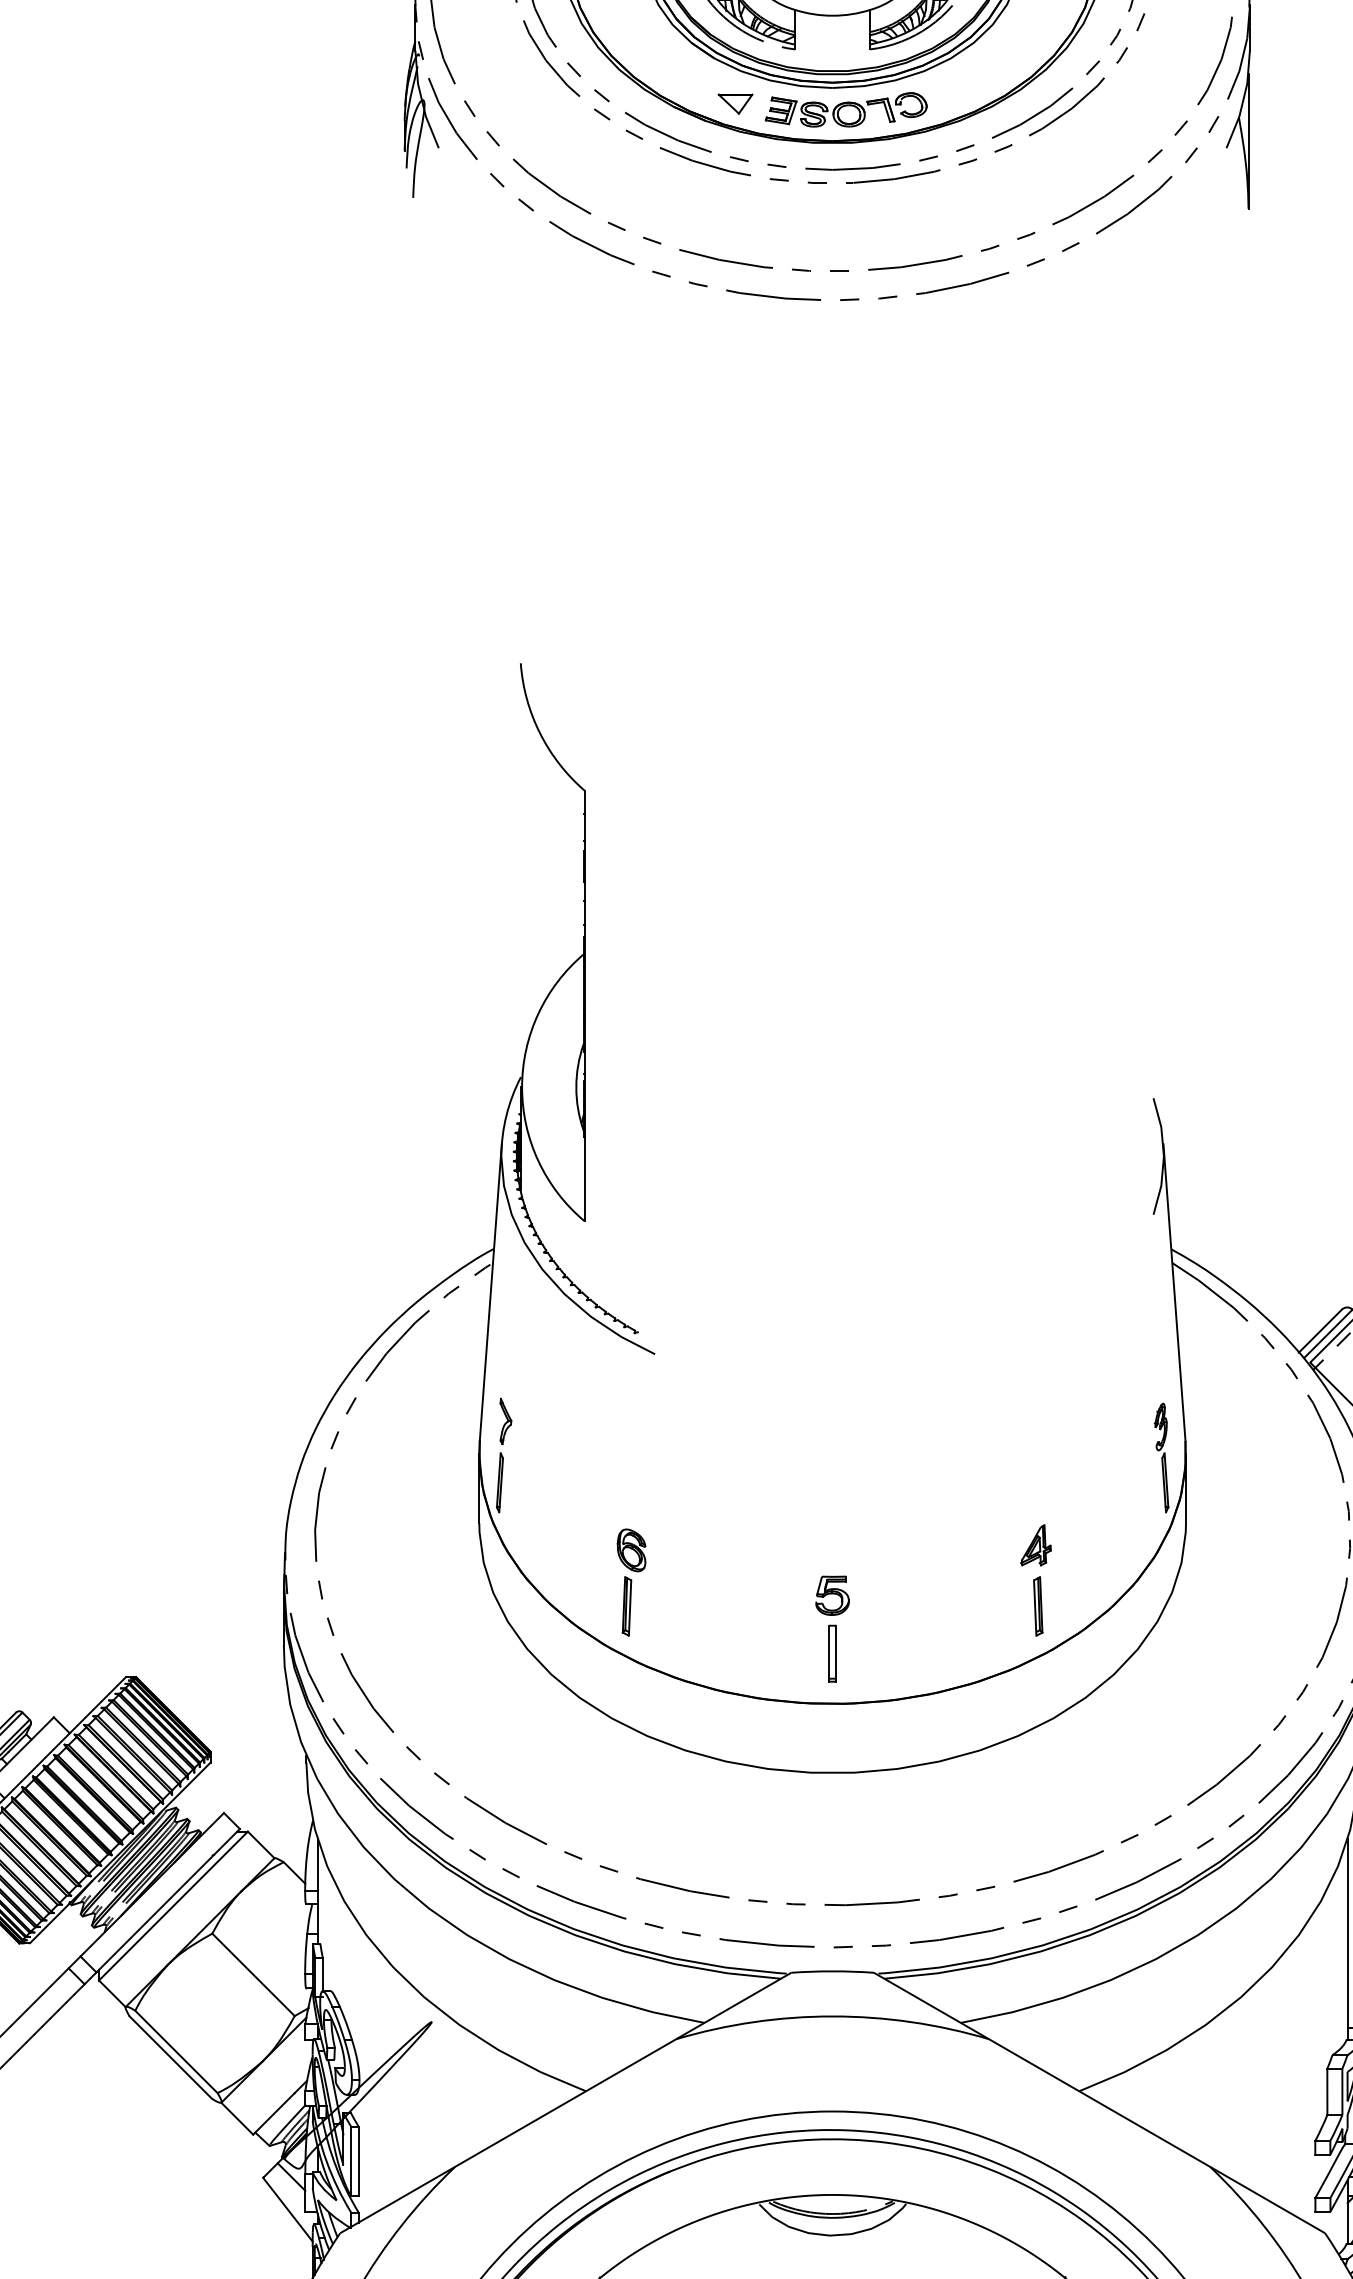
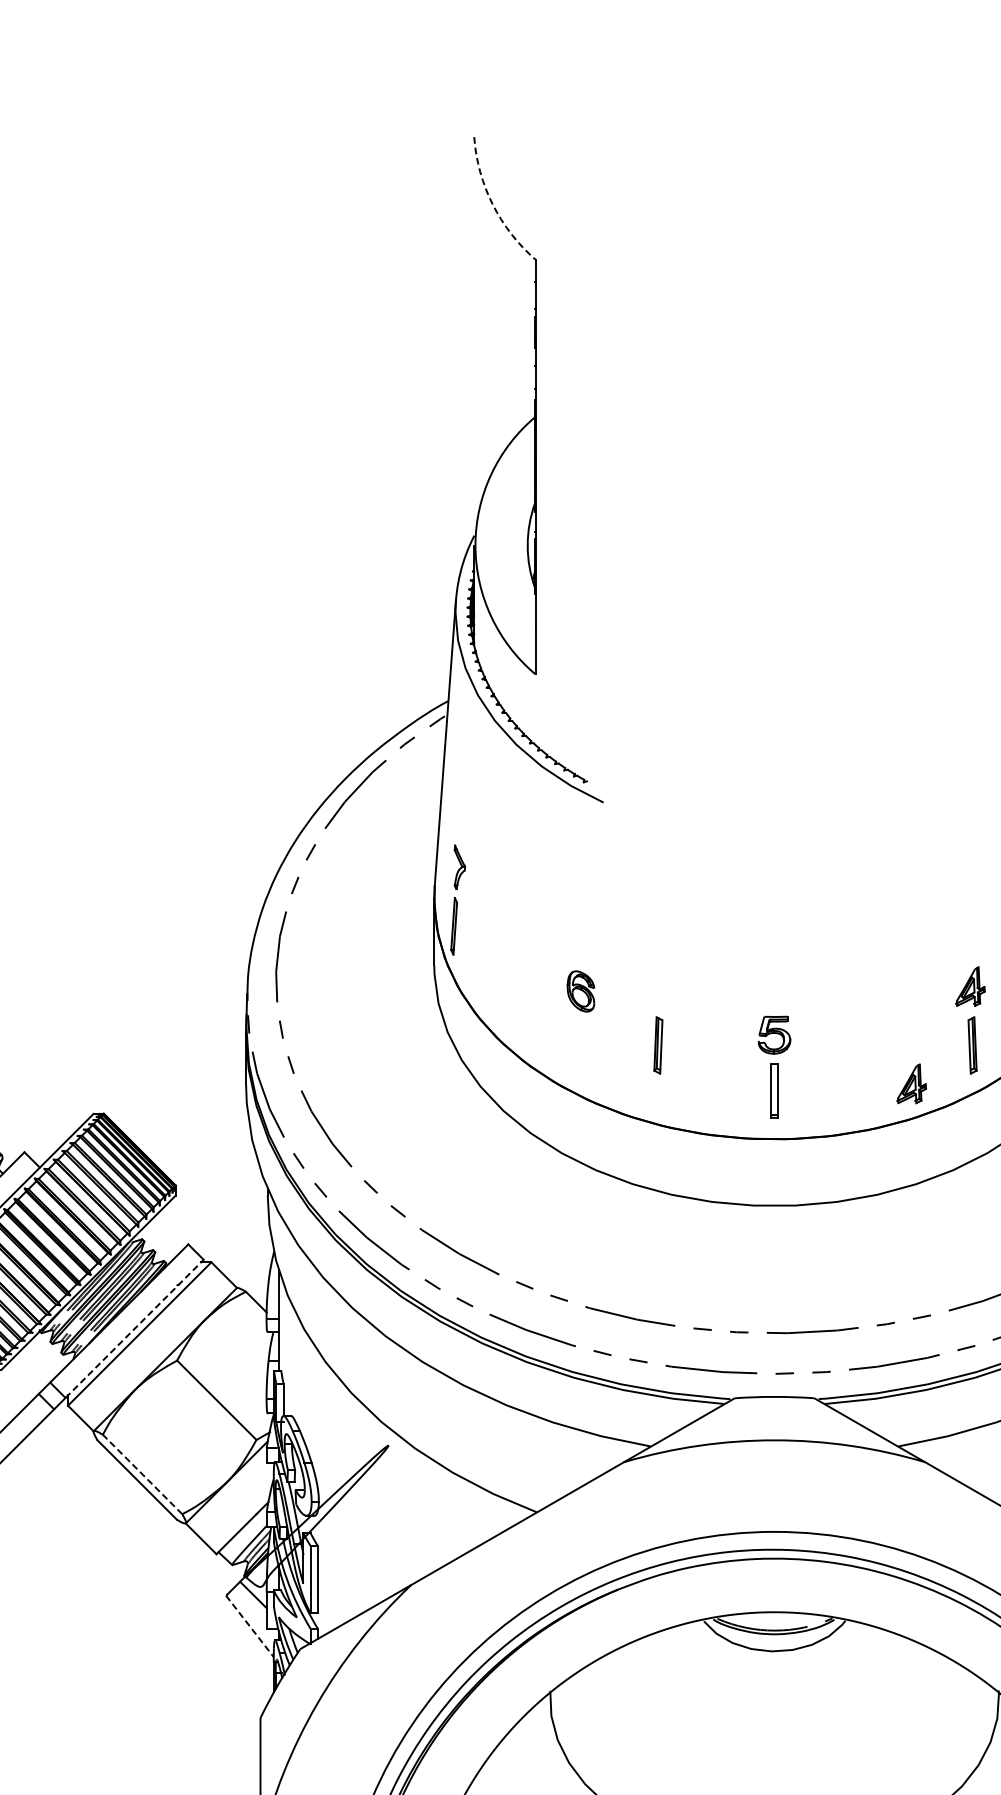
arc: (540, 733) -> (493, 204), solid -> dashed
part: (626, 1606) -> (657, 1045), moved
part: (974, 1646) -> (911, 1084), added
line: (168, 1900) -> (134, 1328), solid -> dashed
line: (176, 2051) -> (142, 1474), solid -> dashed
line: (288, 2210) -> (250, 1627), solid -> dashed

